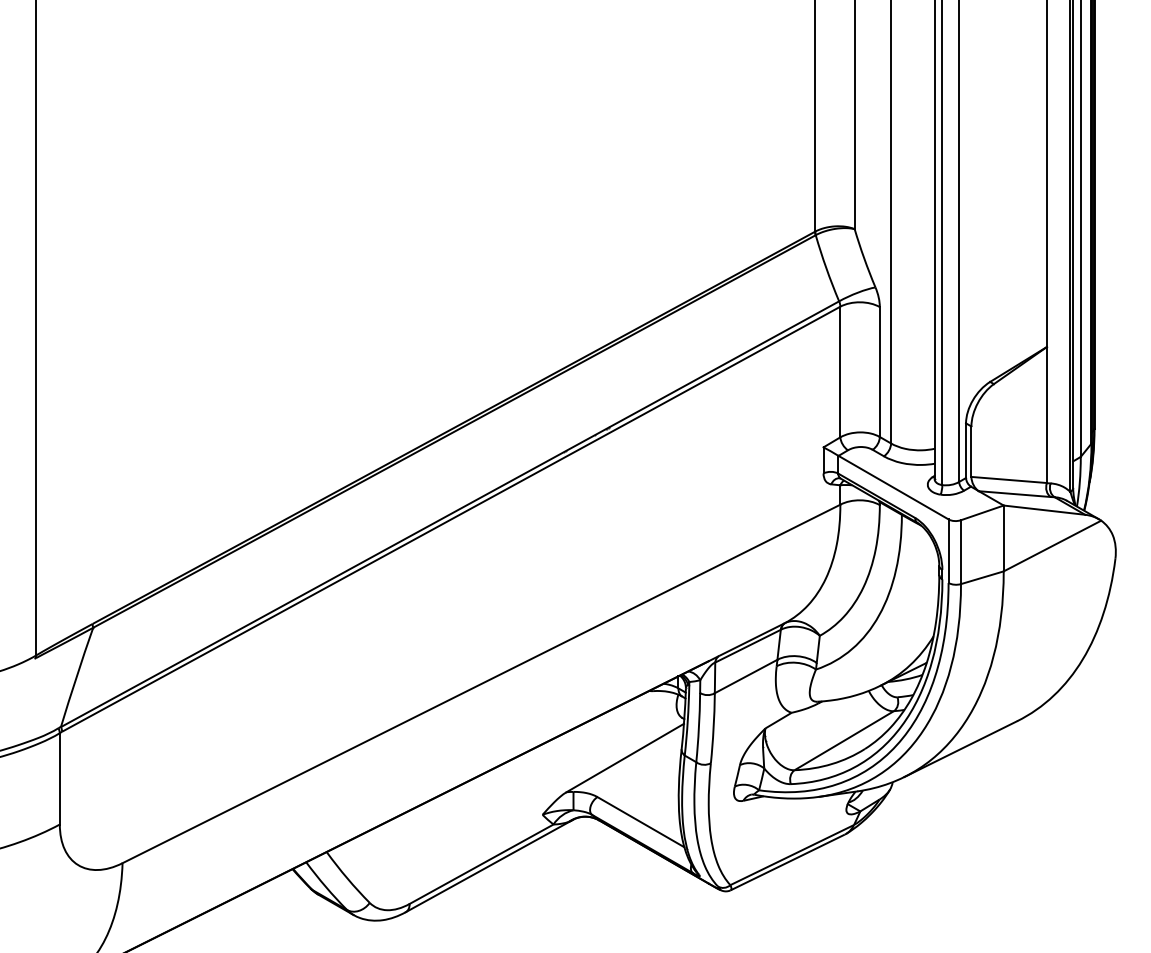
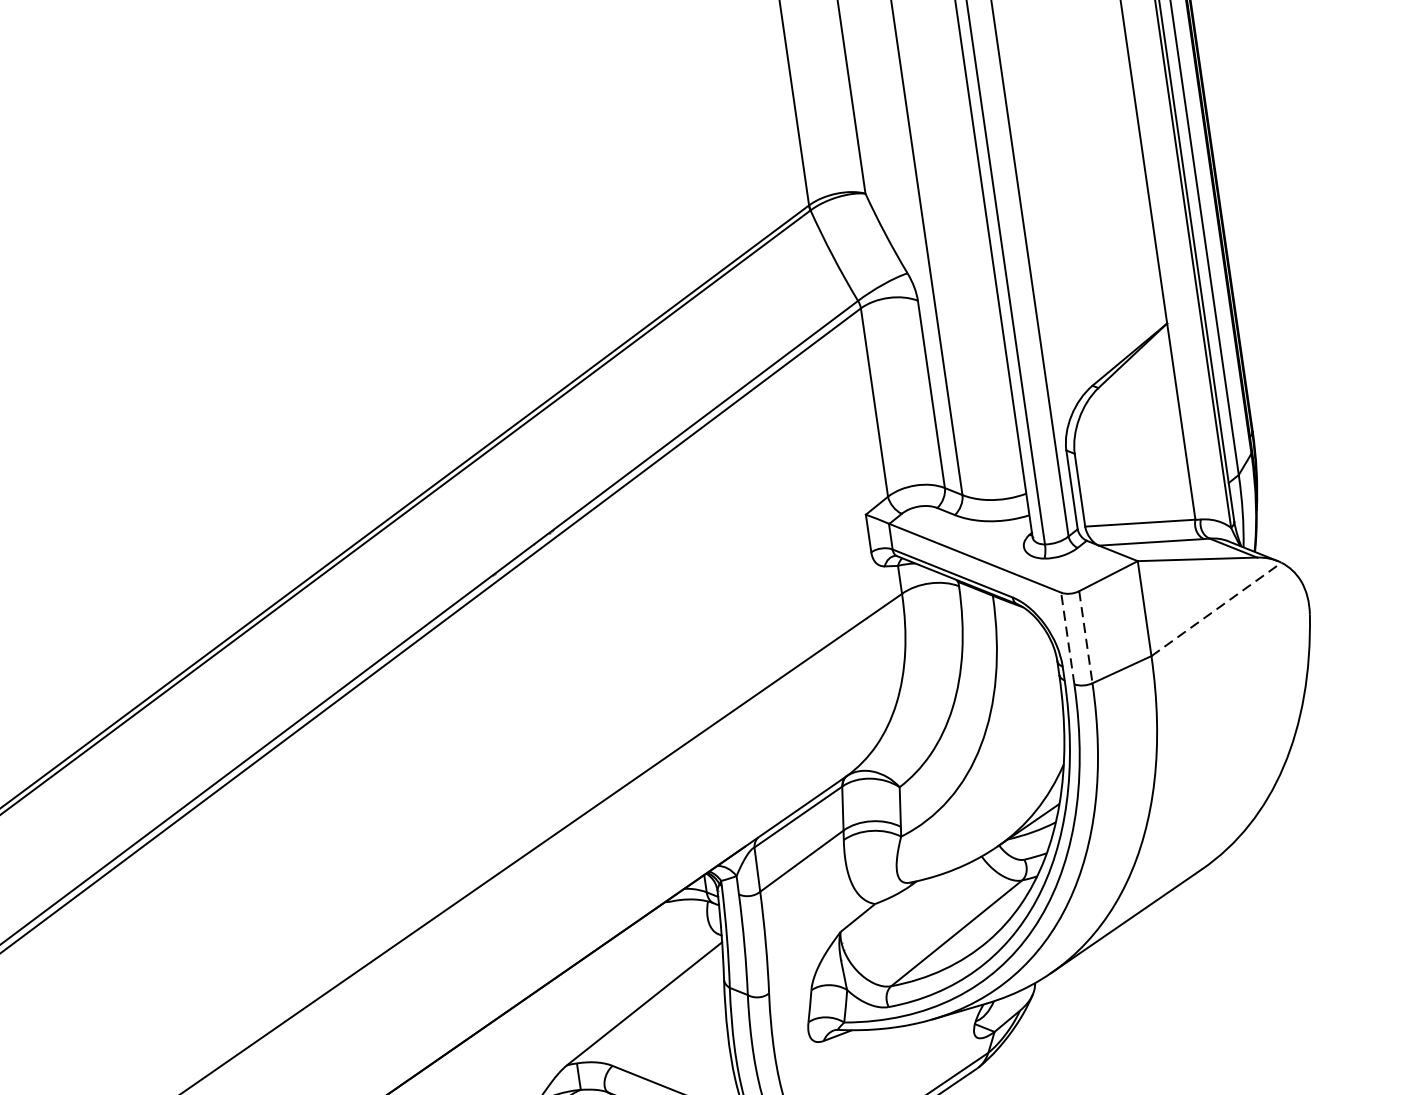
line: (1052, 546) -> (1216, 610), solid -> dashed
line: (948, 551) -> (1067, 638), solid -> dashed
line: (961, 552) -> (1086, 637), solid -> dashed

